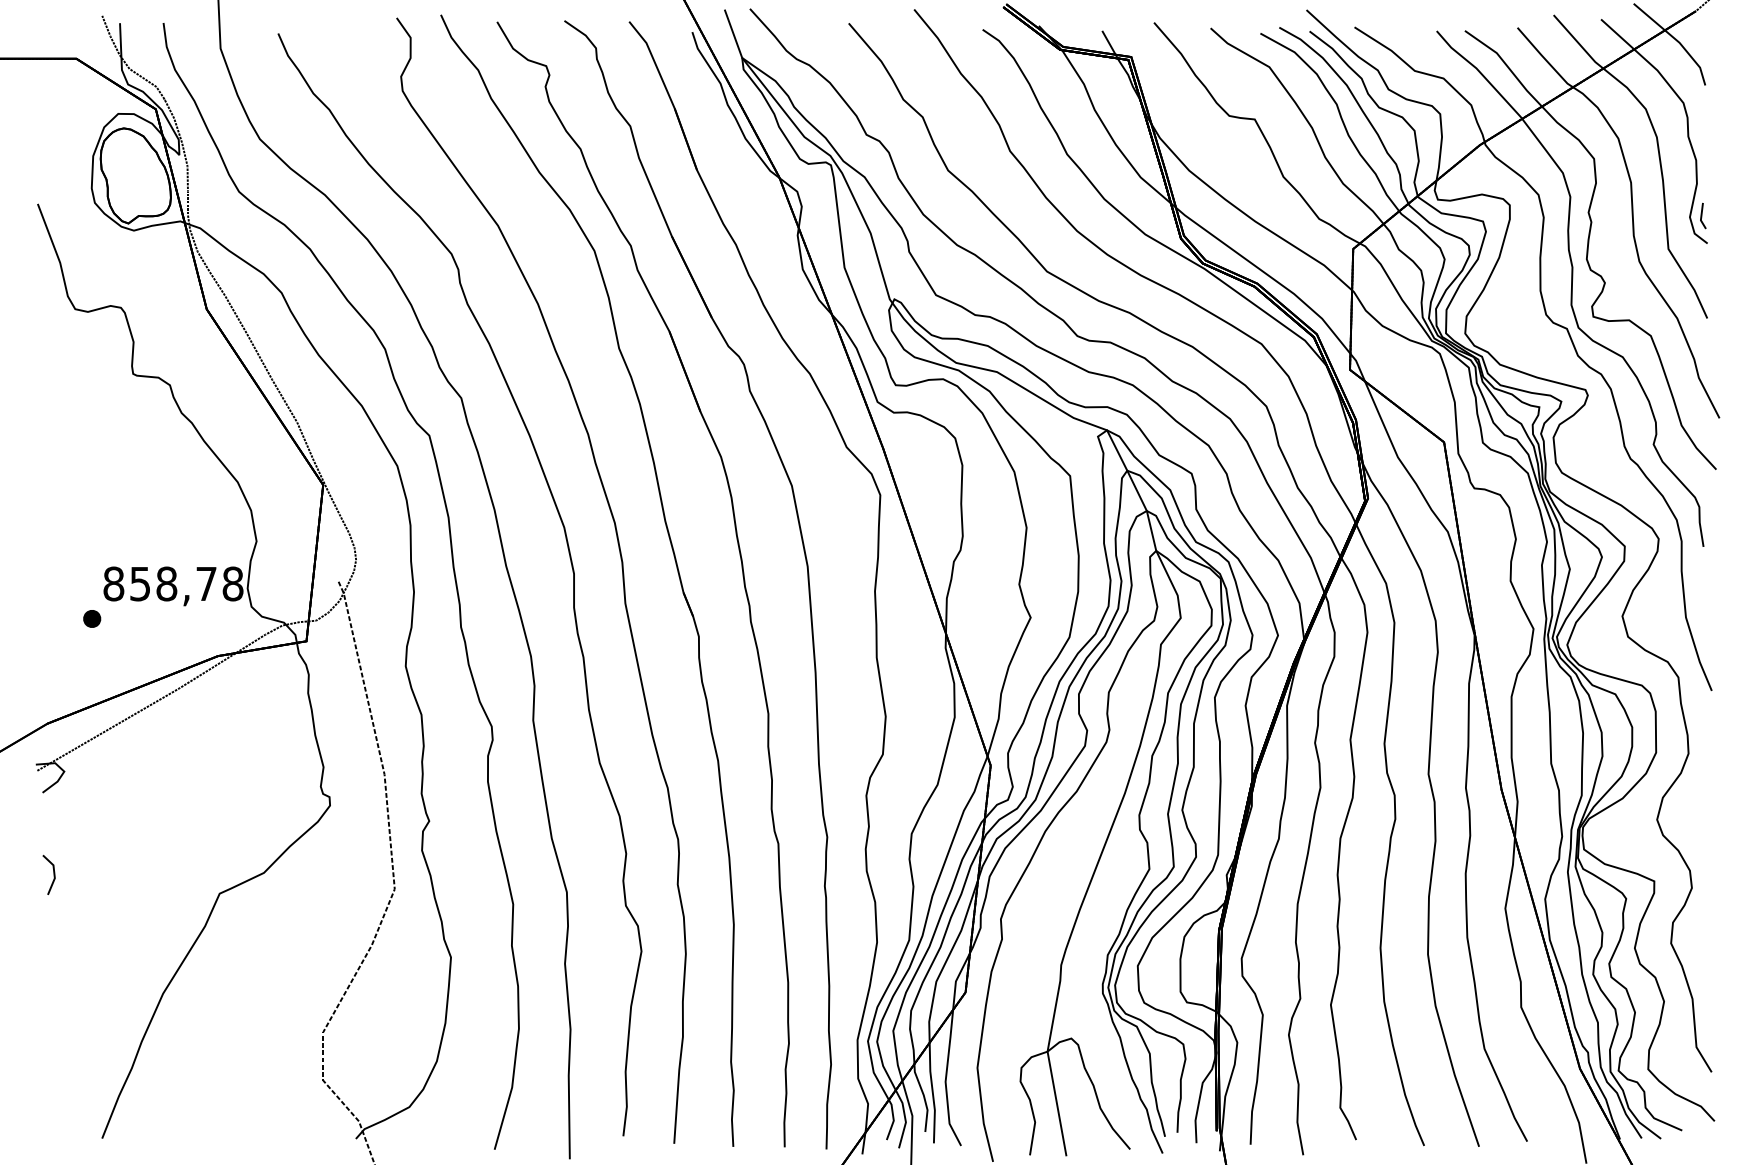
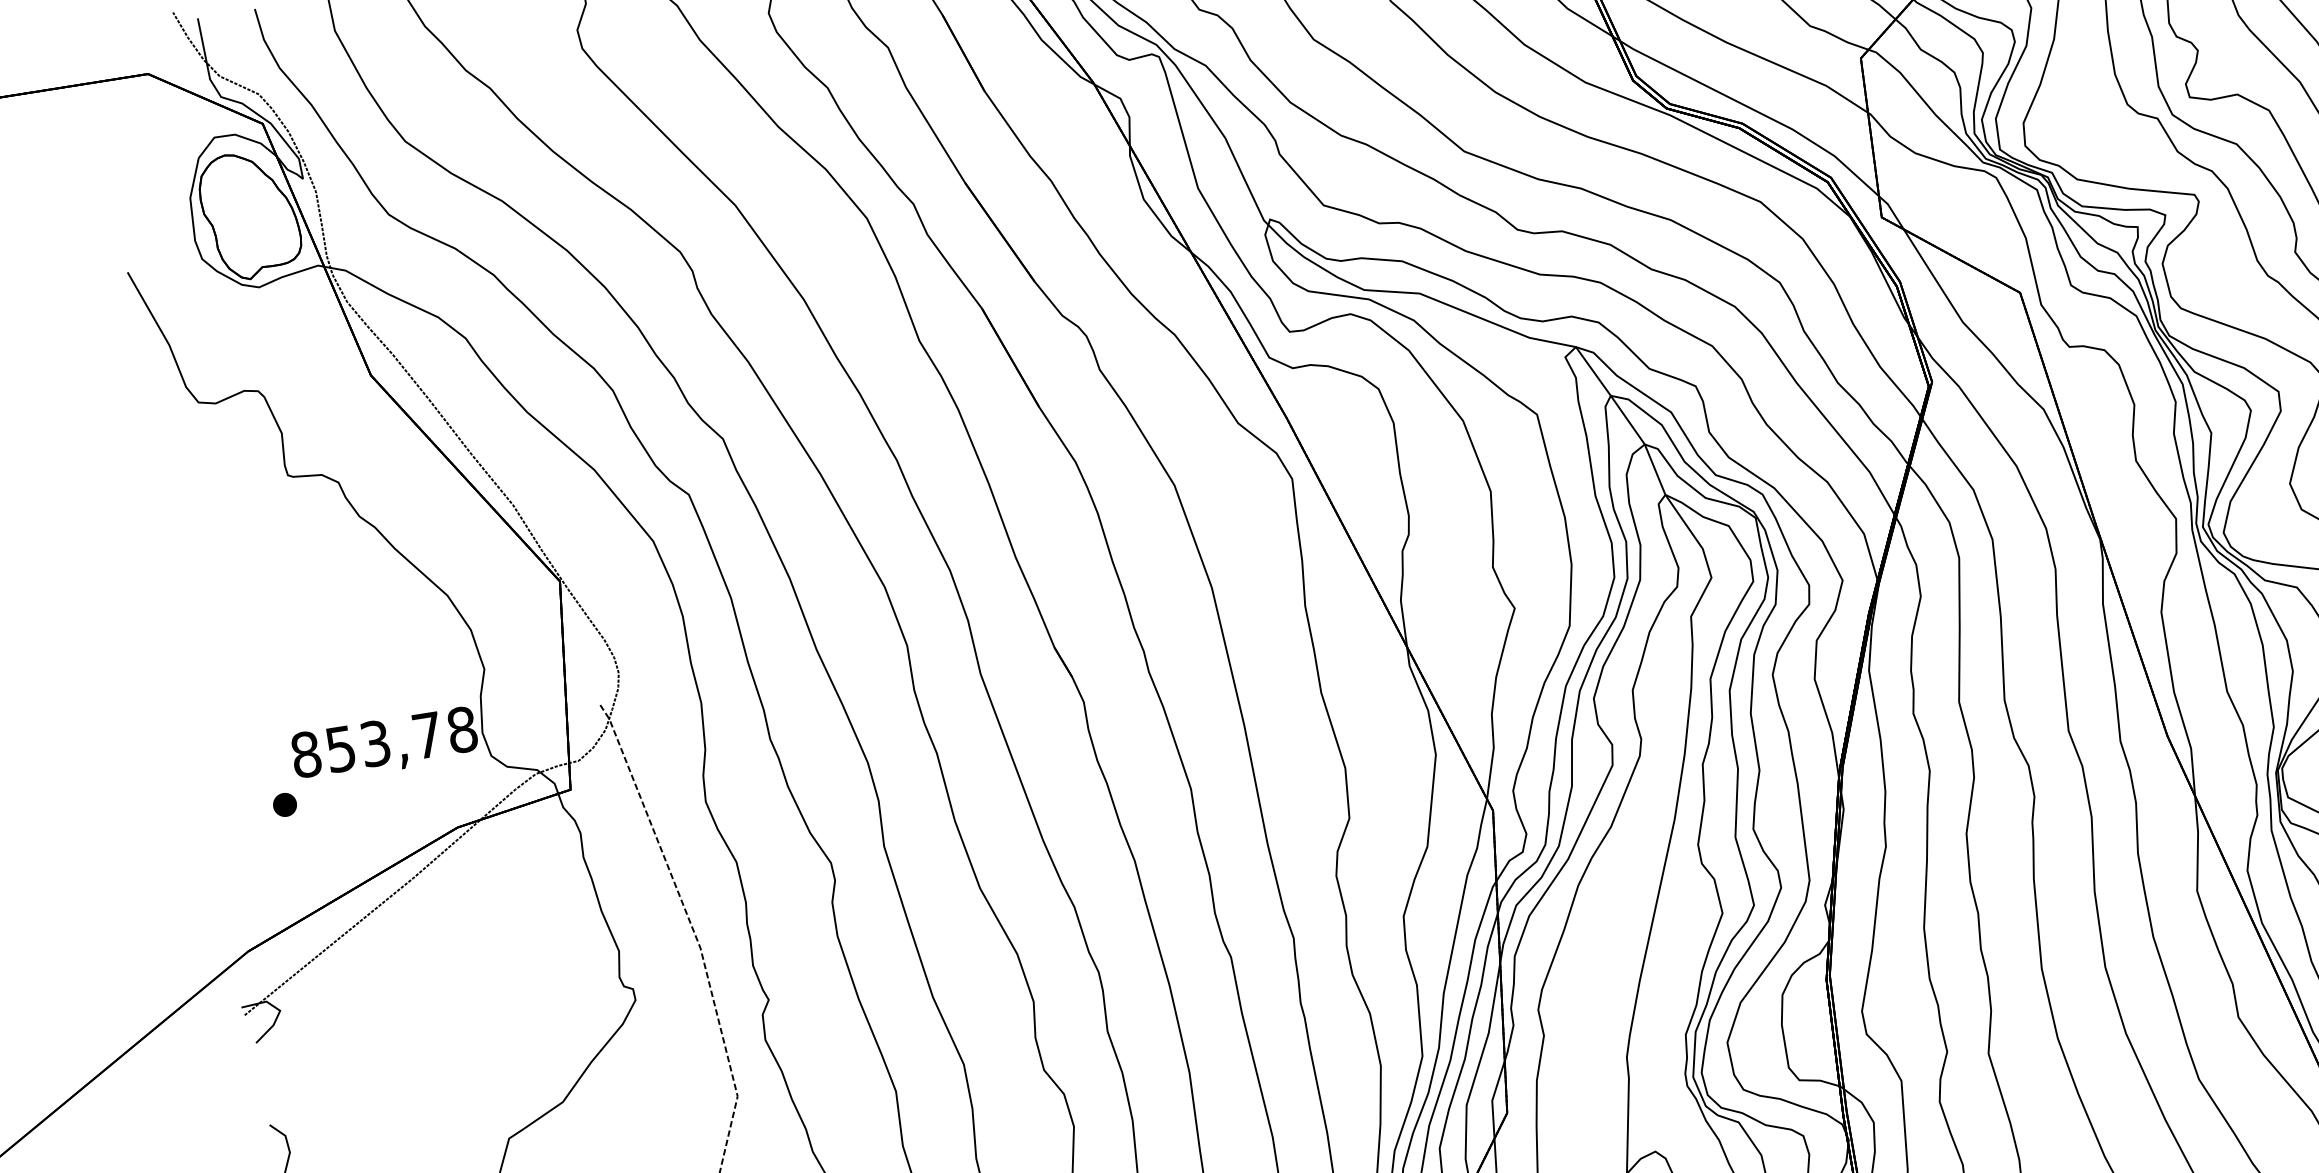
text: (166, 583) -> (375, 743), 858,78 -> 853,78

